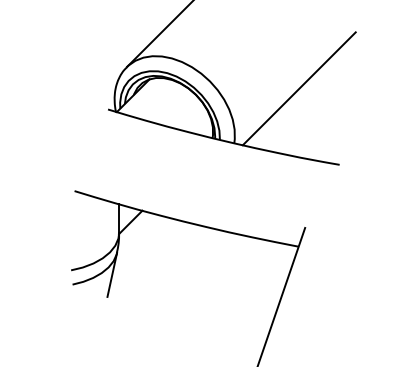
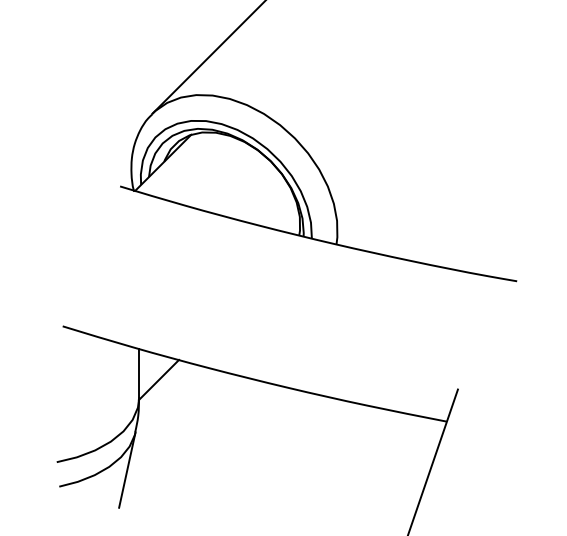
line: (298, 88) -> (446, 150), removed

